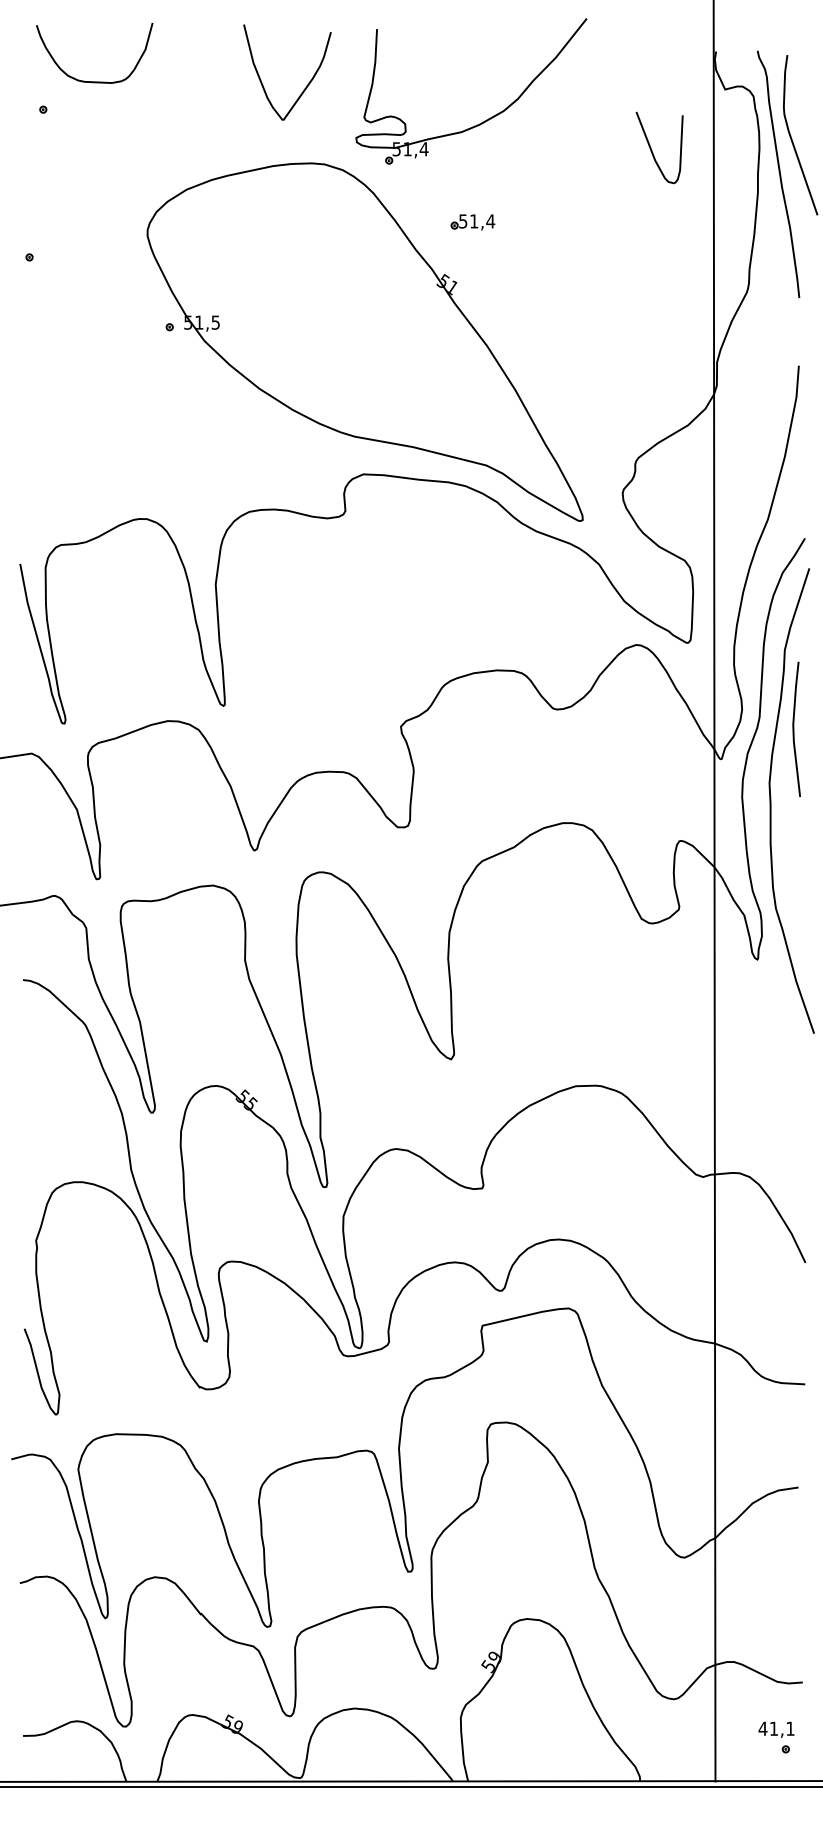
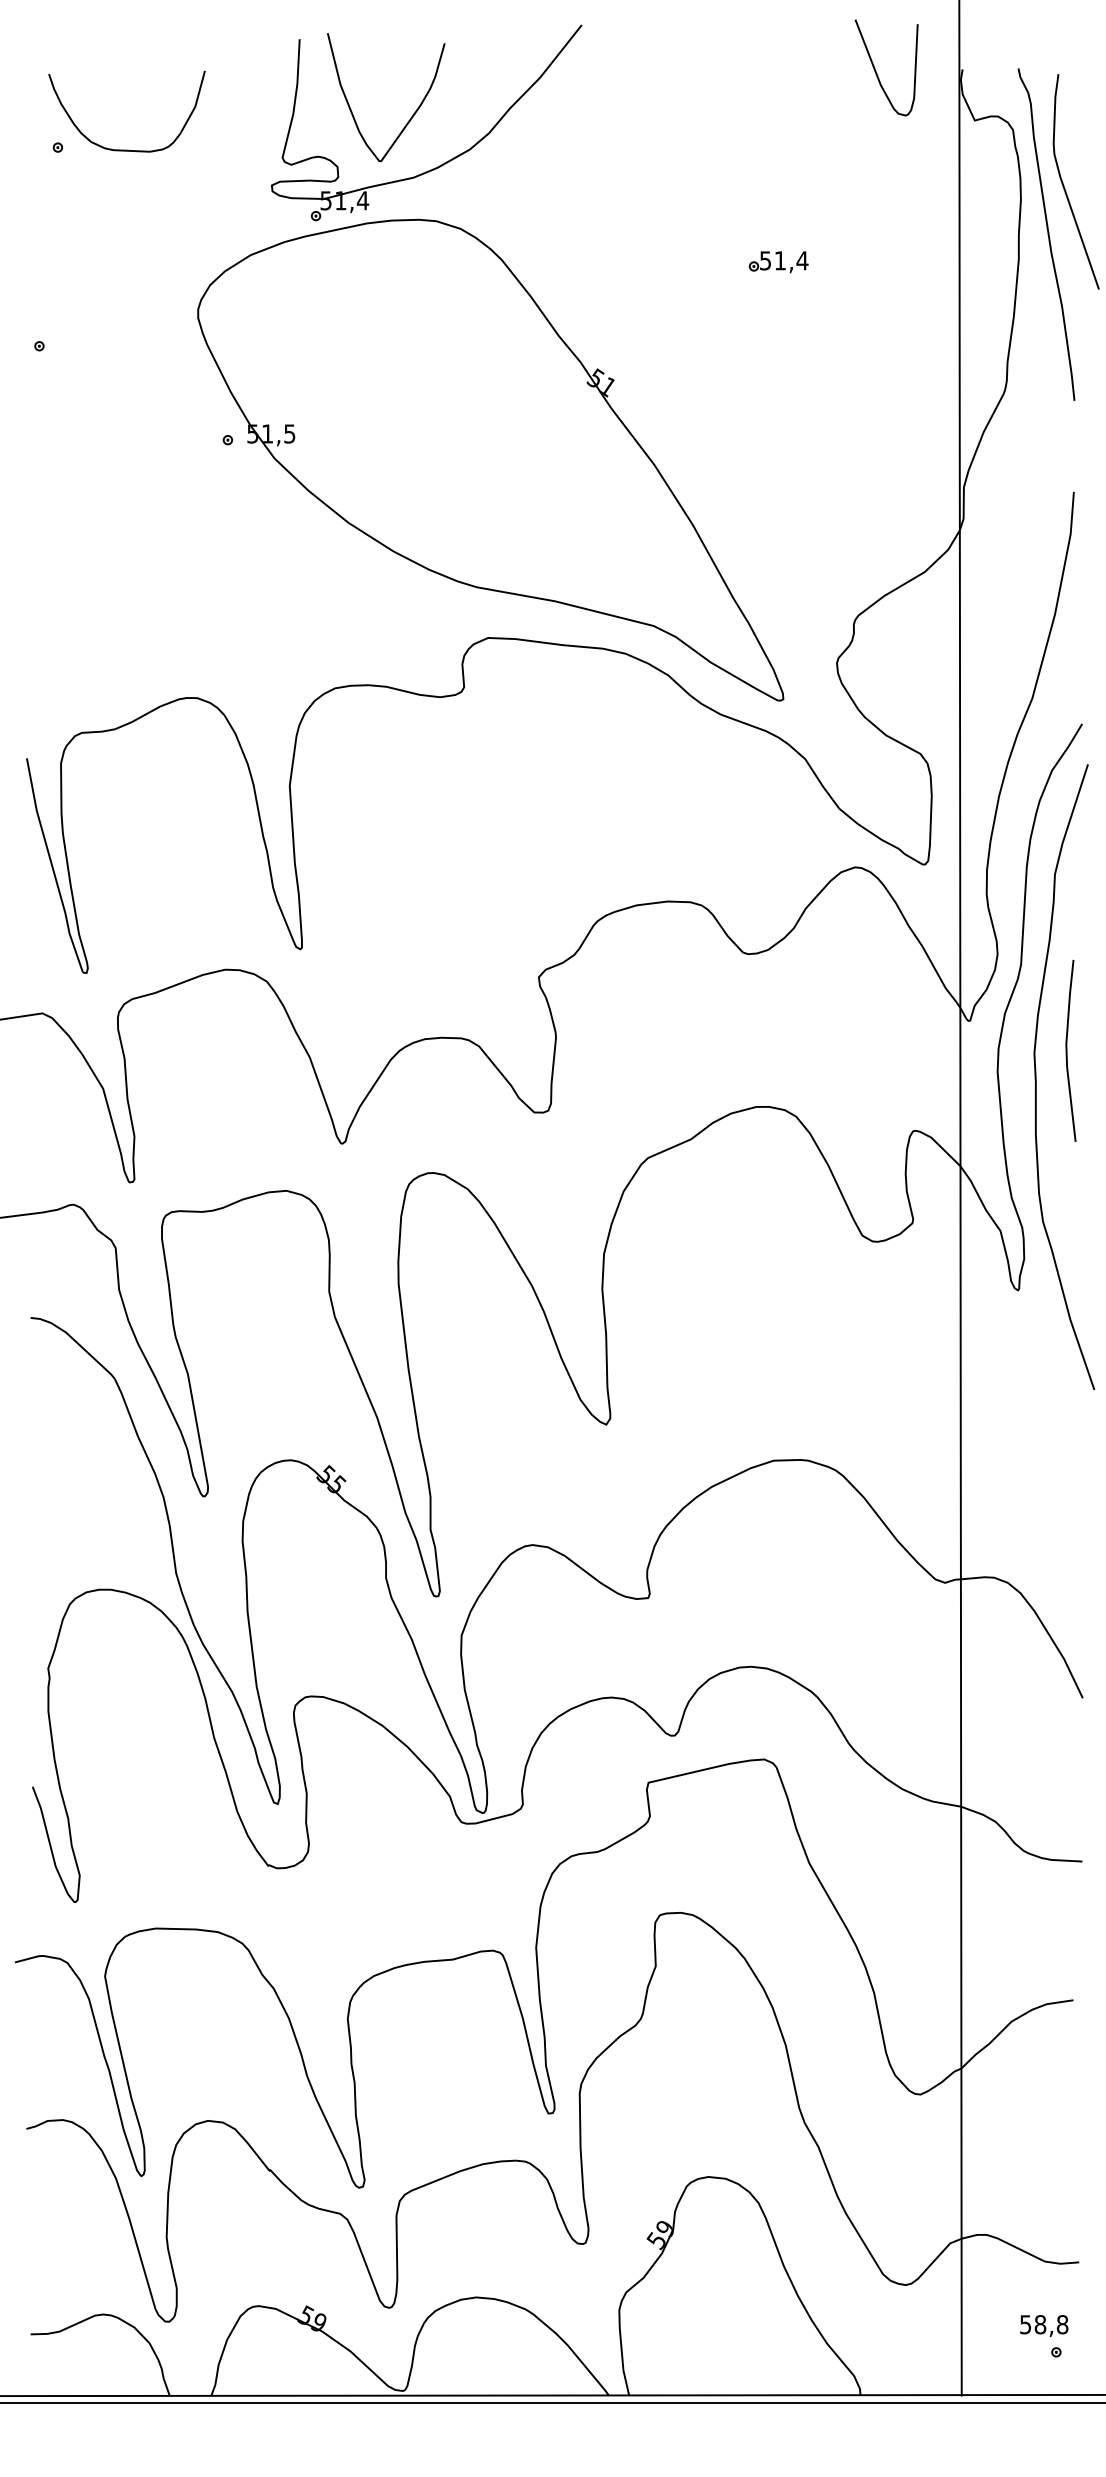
curve: (94, 81) -> (126, 149), moved
part: (489, 117) -> (451, 158), moved
curve: (652, 149) -> (876, 70), moved
part: (472, 222) -> (778, 262), moved
line: (794, 729) -> (1067, 1050), moved
text: (776, 1728) -> (1043, 2324), 41,1 -> 58,8

